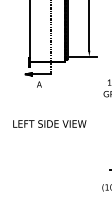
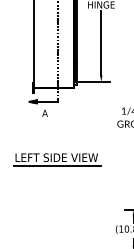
line: (49, 131) -> (56, 166), added

